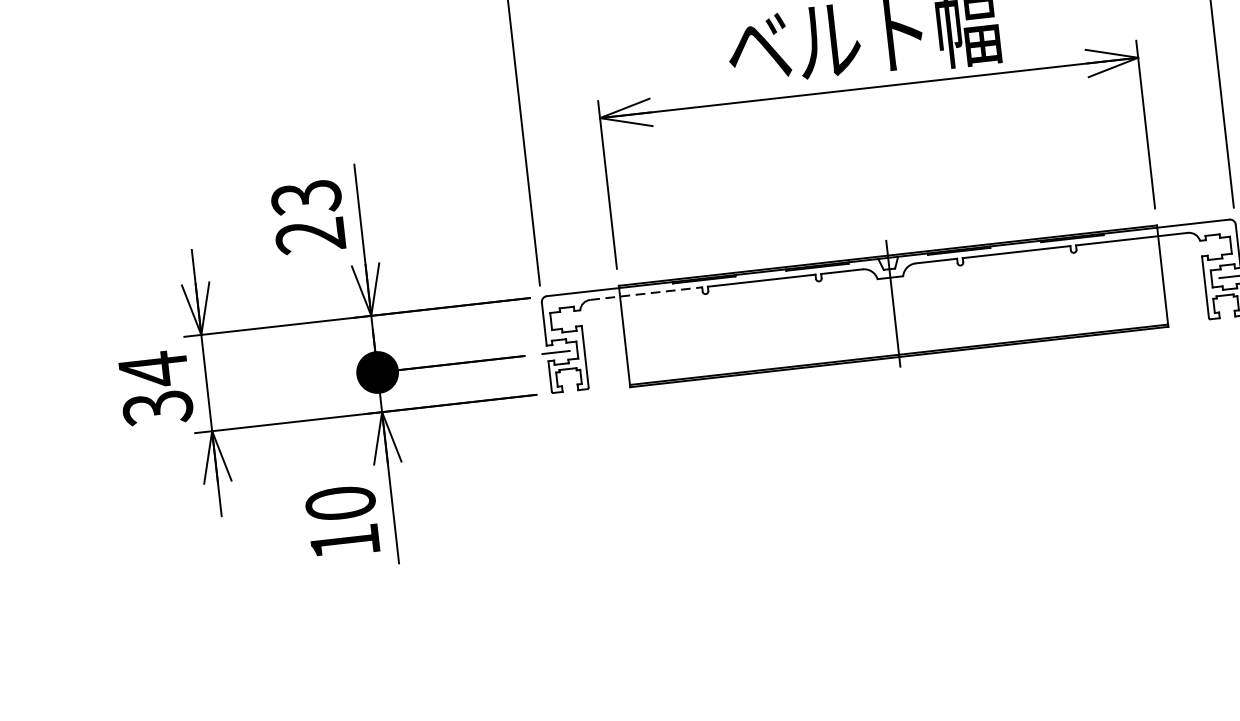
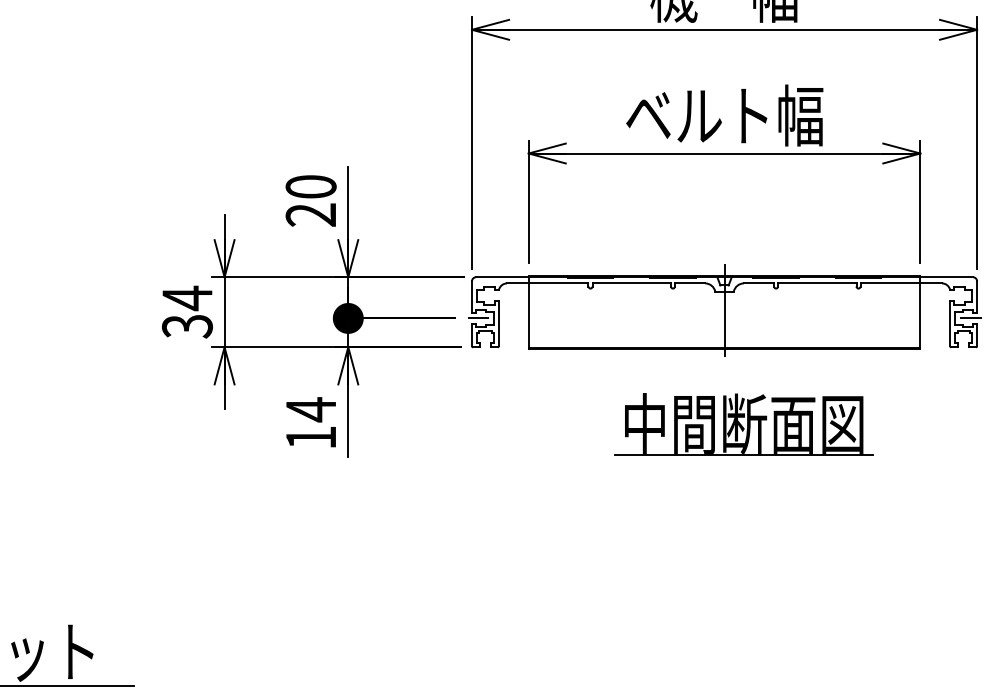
text: (305, 198) -> (310, 187), 23 -> 20
line: (645, 293) -> (547, 283), dashed -> solid
part: (936, 457) -> (743, 424), added
text: (339, 503) -> (310, 409), 10 -> 14

